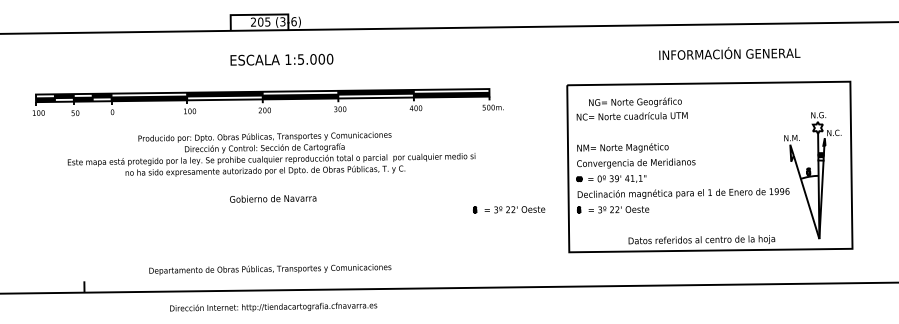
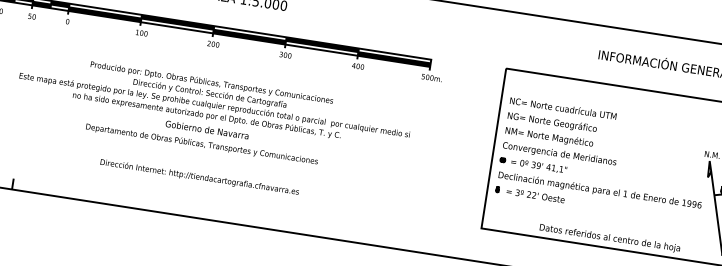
text: (635, 101) -> (552, 121), moved
text: (271, 153) -> (215, 99), moved
part: (509, 209) -> (431, 177), removed
text: (270, 269) -> (202, 144), moved
text: (273, 306) -> (199, 176), moved

